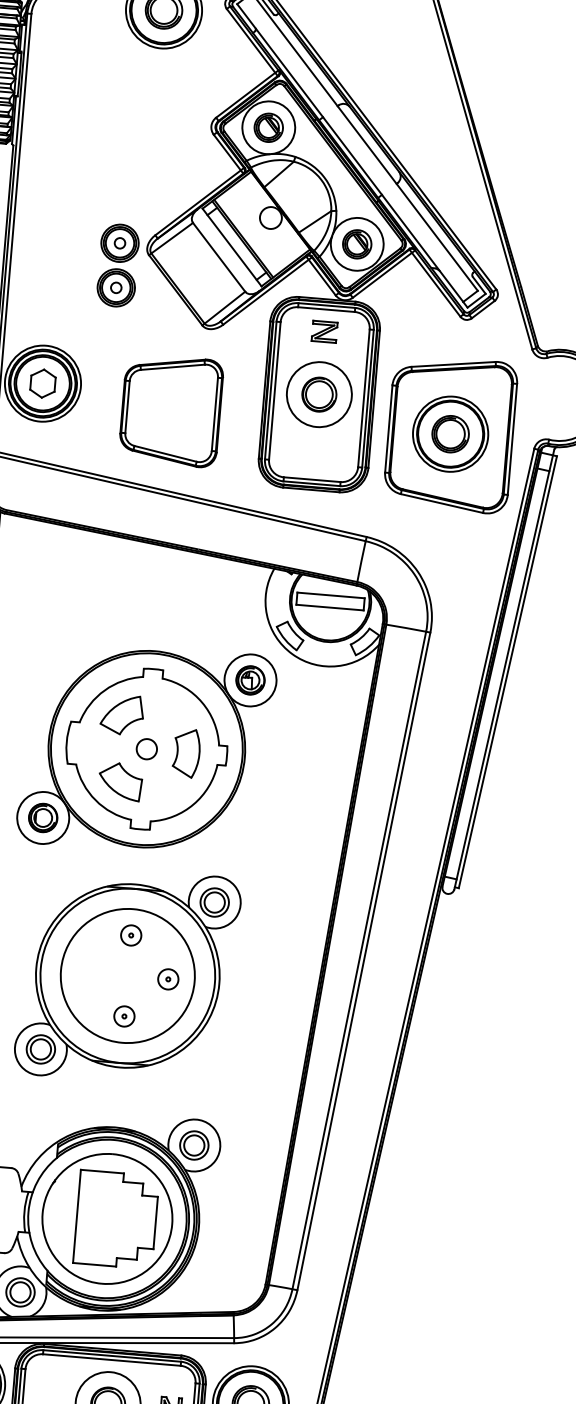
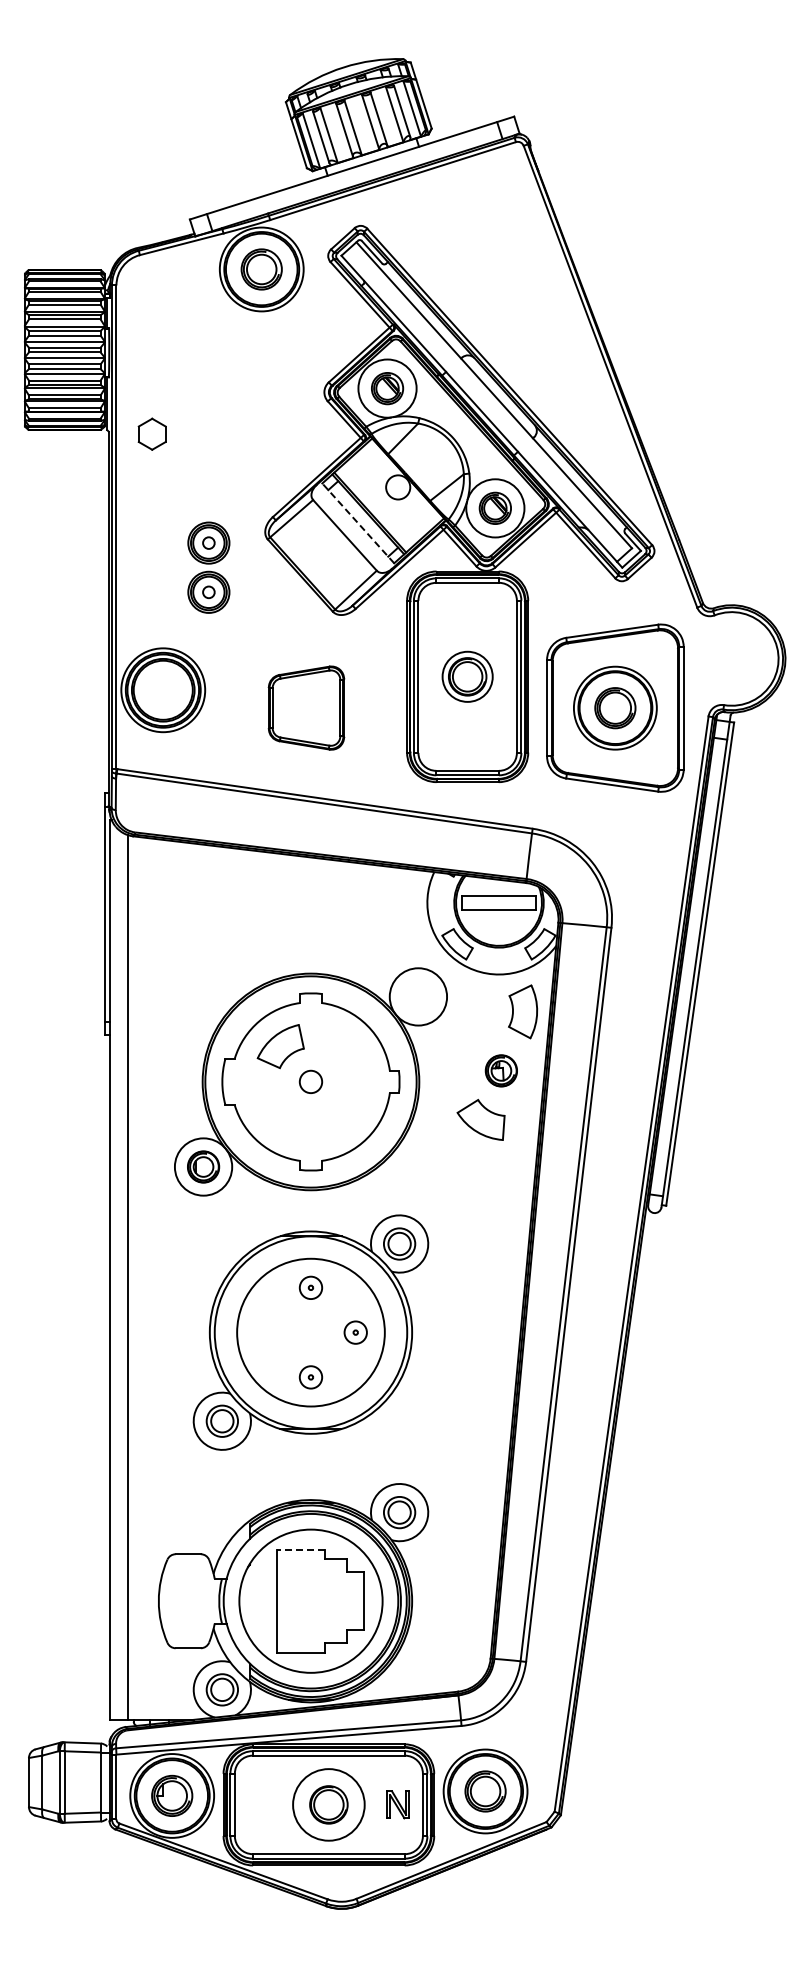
line: (232, 247) -> (358, 523), solid -> dashed
part: (117, 265) -> (208, 567), moved
part: (324, 331) -> (467, 607), removed
part: (42, 382) -> (151, 433), moved
circle: (319, 394) -> (467, 676), size x0.7
part: (171, 410) -> (306, 707), size x0.7
part: (249, 680) -> (500, 1070), moved
part: (187, 753) -> (523, 1011), moved
part: (120, 781) -> (480, 1119), moved
line: (102, 1171) -> (301, 1549), solid -> dashed

